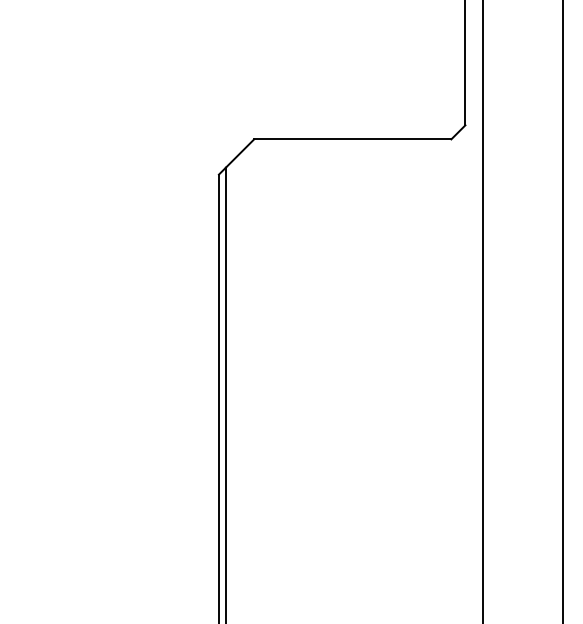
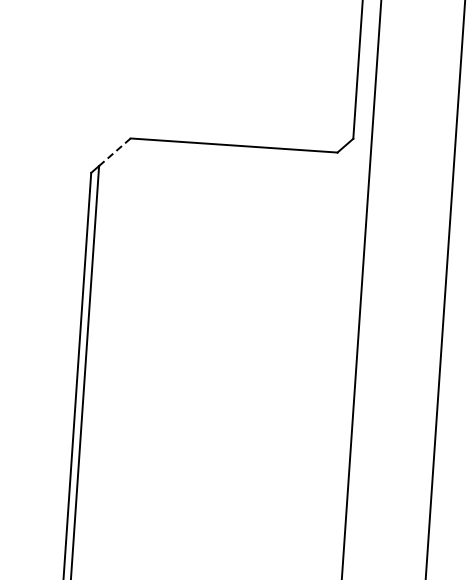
line: (240, 153) -> (115, 152), solid -> dashed

